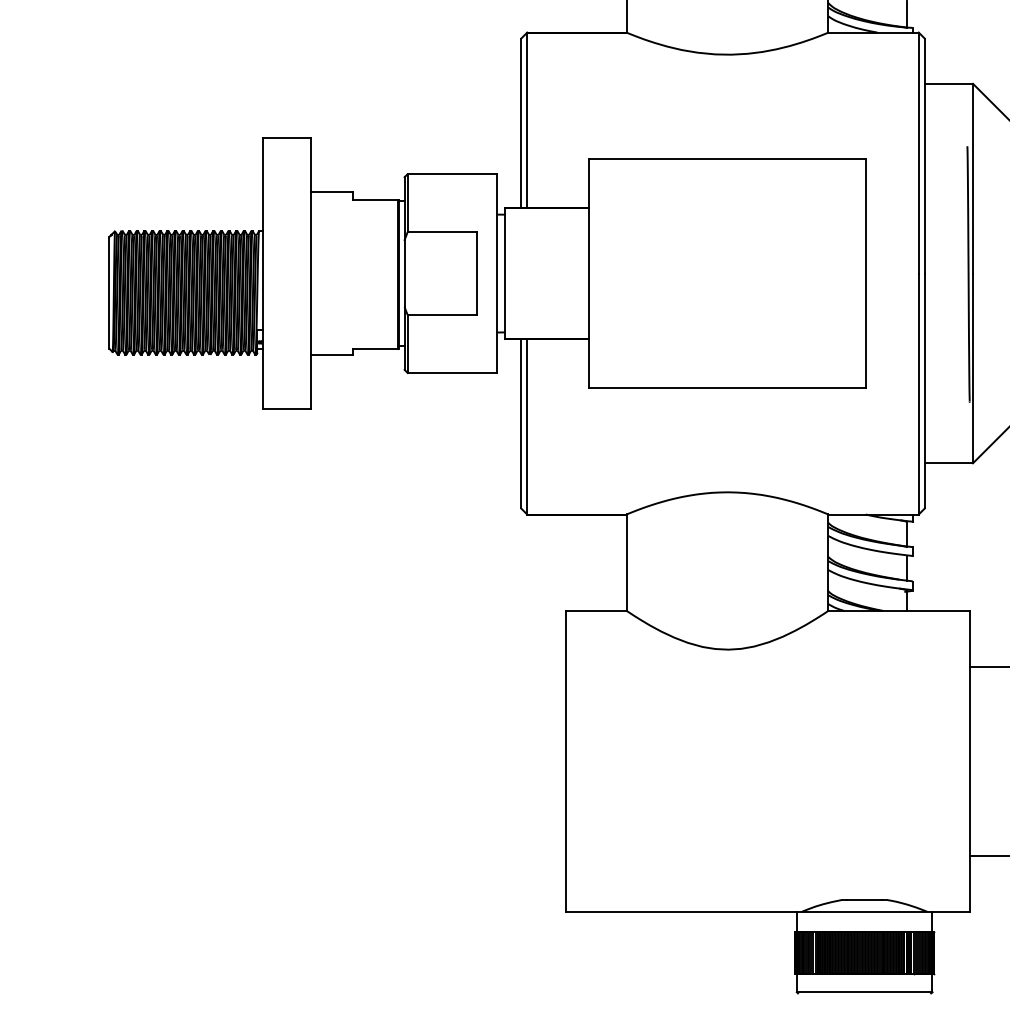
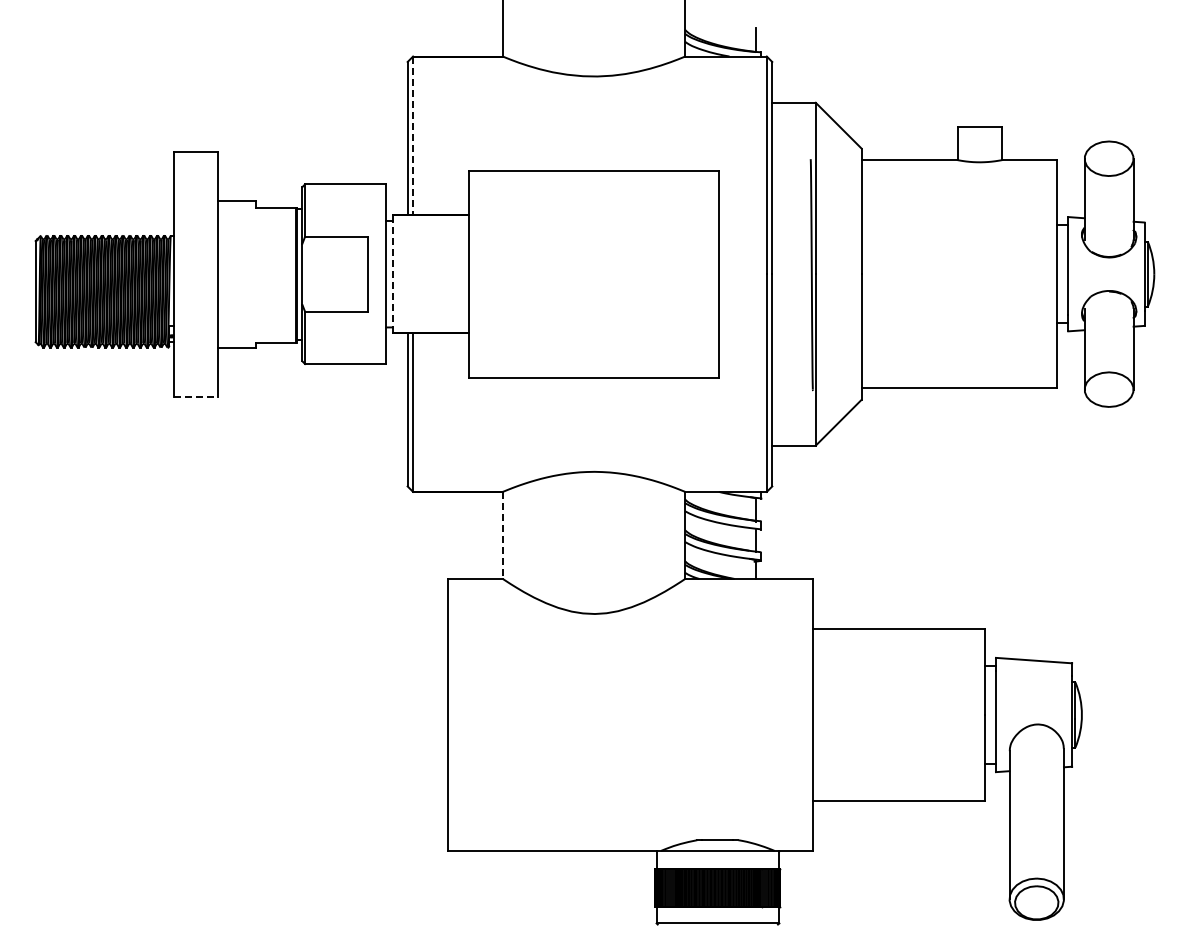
line: (527, 121) -> (413, 136), solid -> dashed
line: (504, 273) -> (392, 274), solid -> dashed
line: (287, 408) -> (196, 396), solid -> dashed
line: (627, 562) -> (503, 535), solid -> dashed

